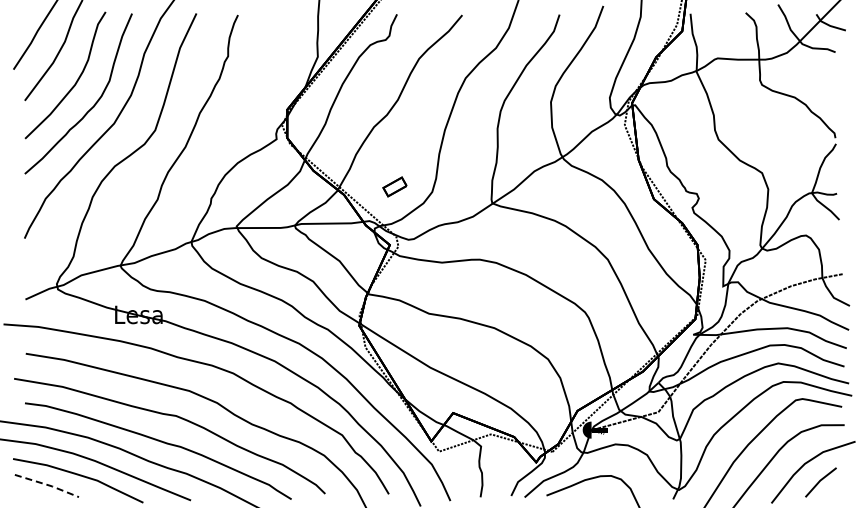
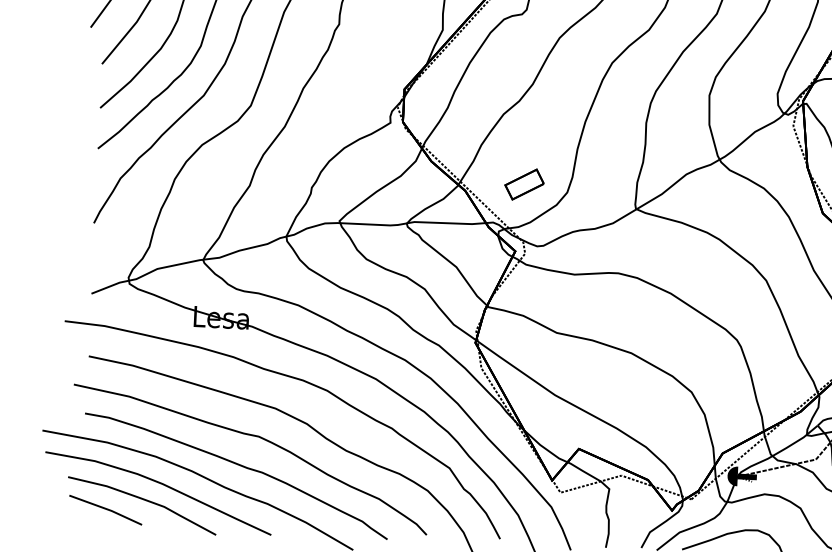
part: (394, 186) -> (523, 184), size x1.43
line: (47, 484) -> (106, 508), dashed -> solid

